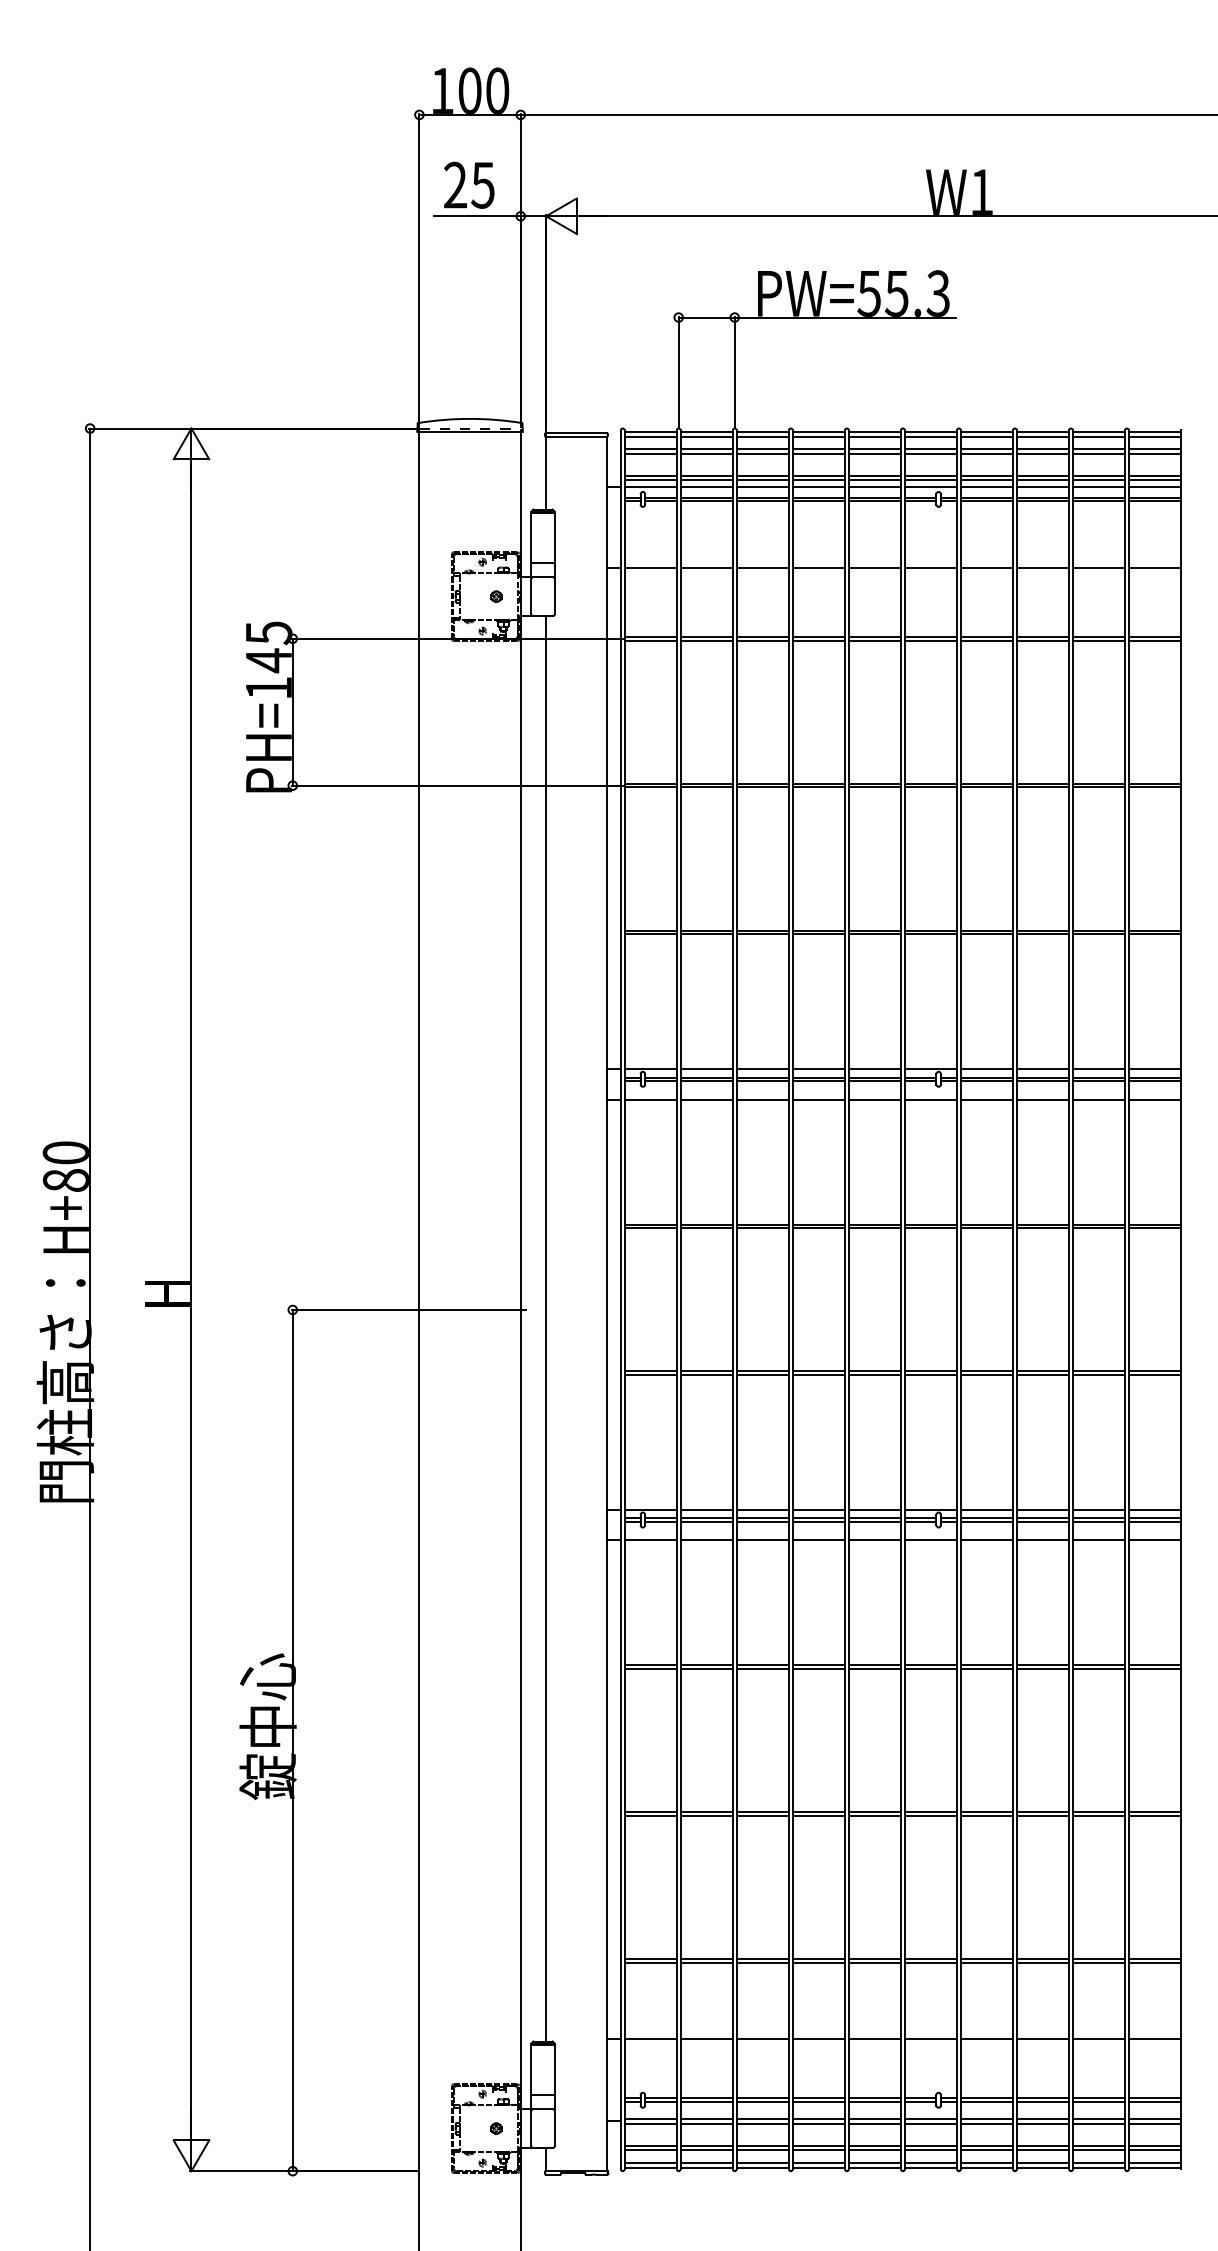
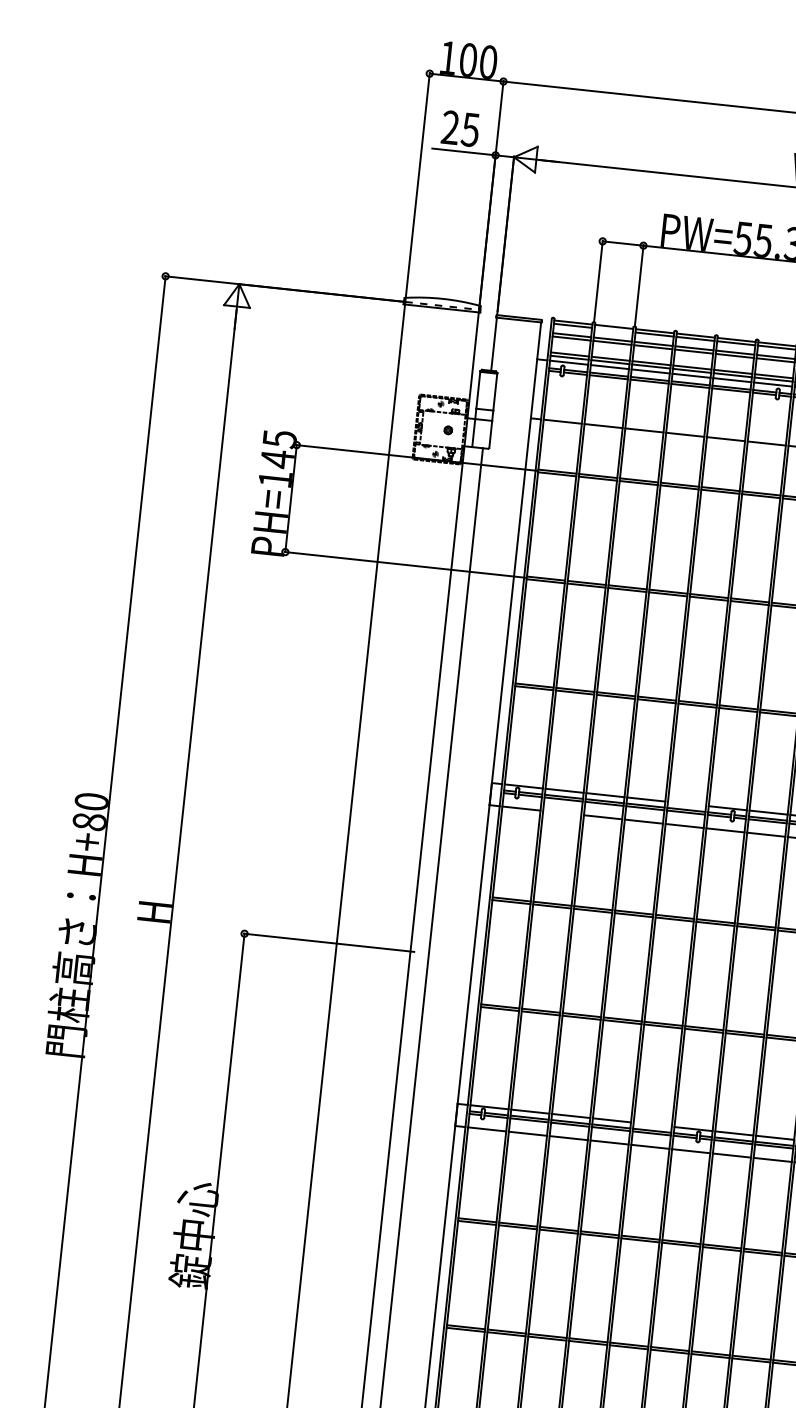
line: (706, 436) -> (613, 330), removed
line: (874, 1069) -> (686, 803), removed
line: (706, 1099) -> (562, 812), removed
line: (874, 1510) -> (652, 1124), removed

